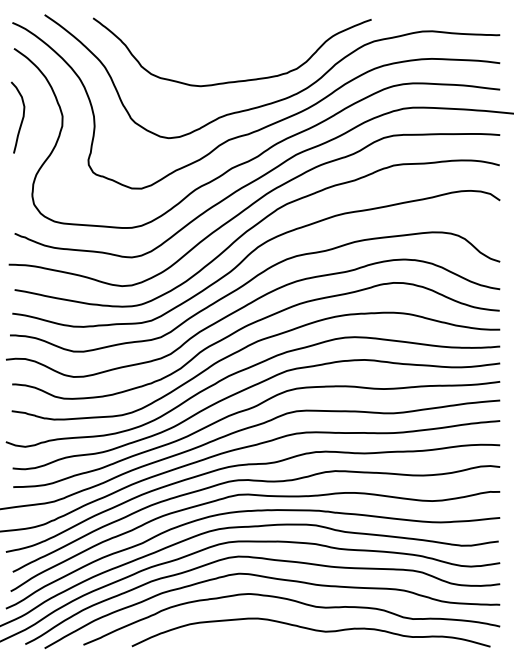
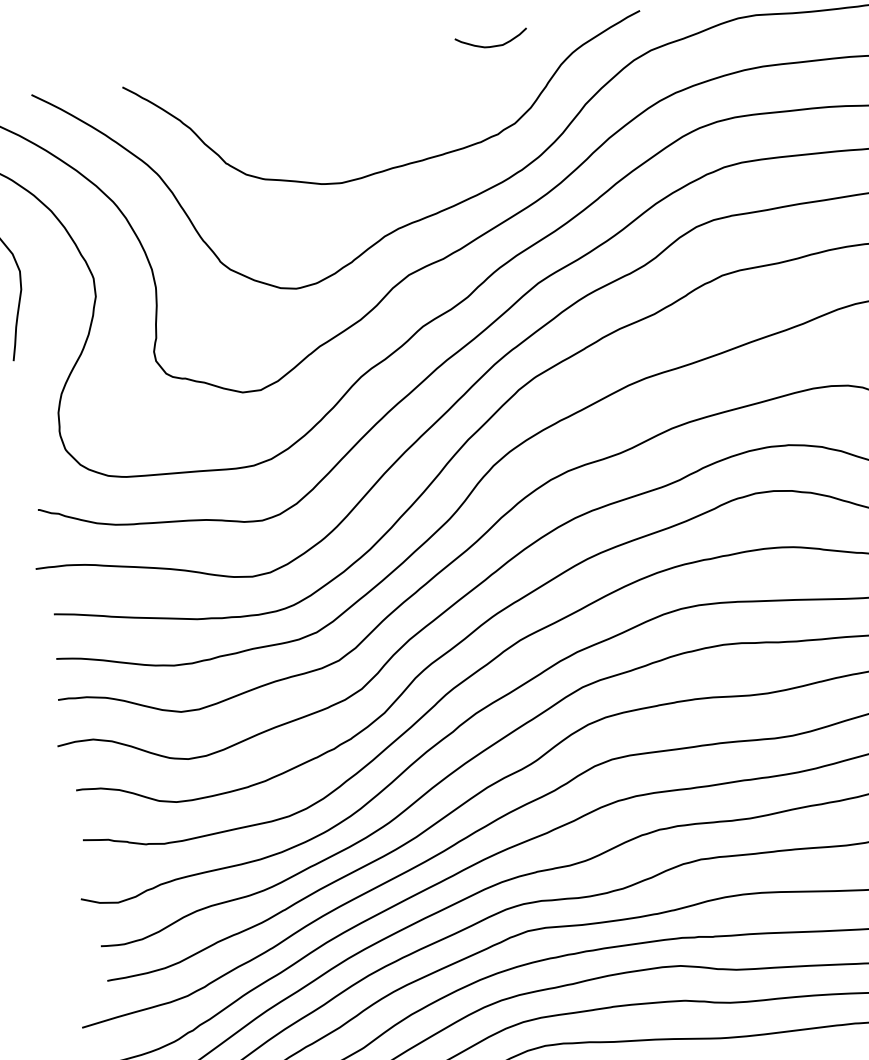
curve: (290, 25) -> (491, 44), added

